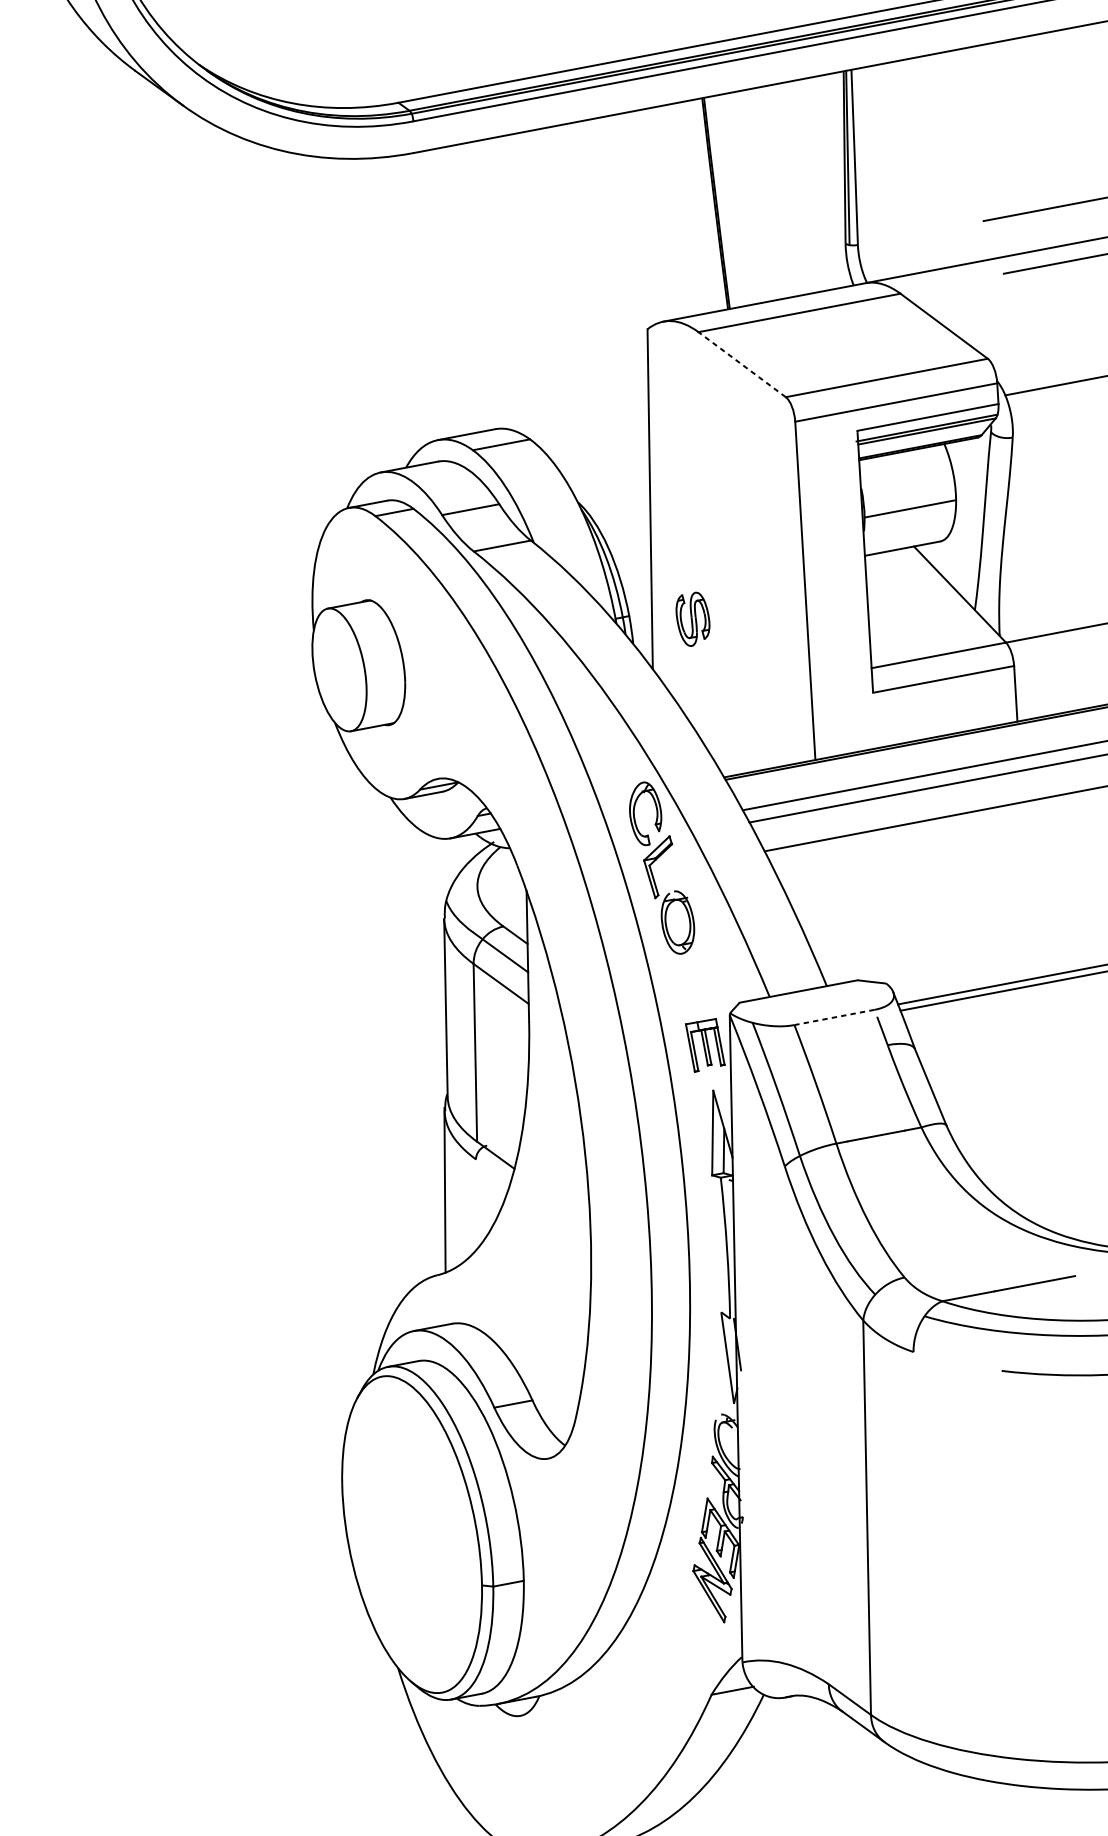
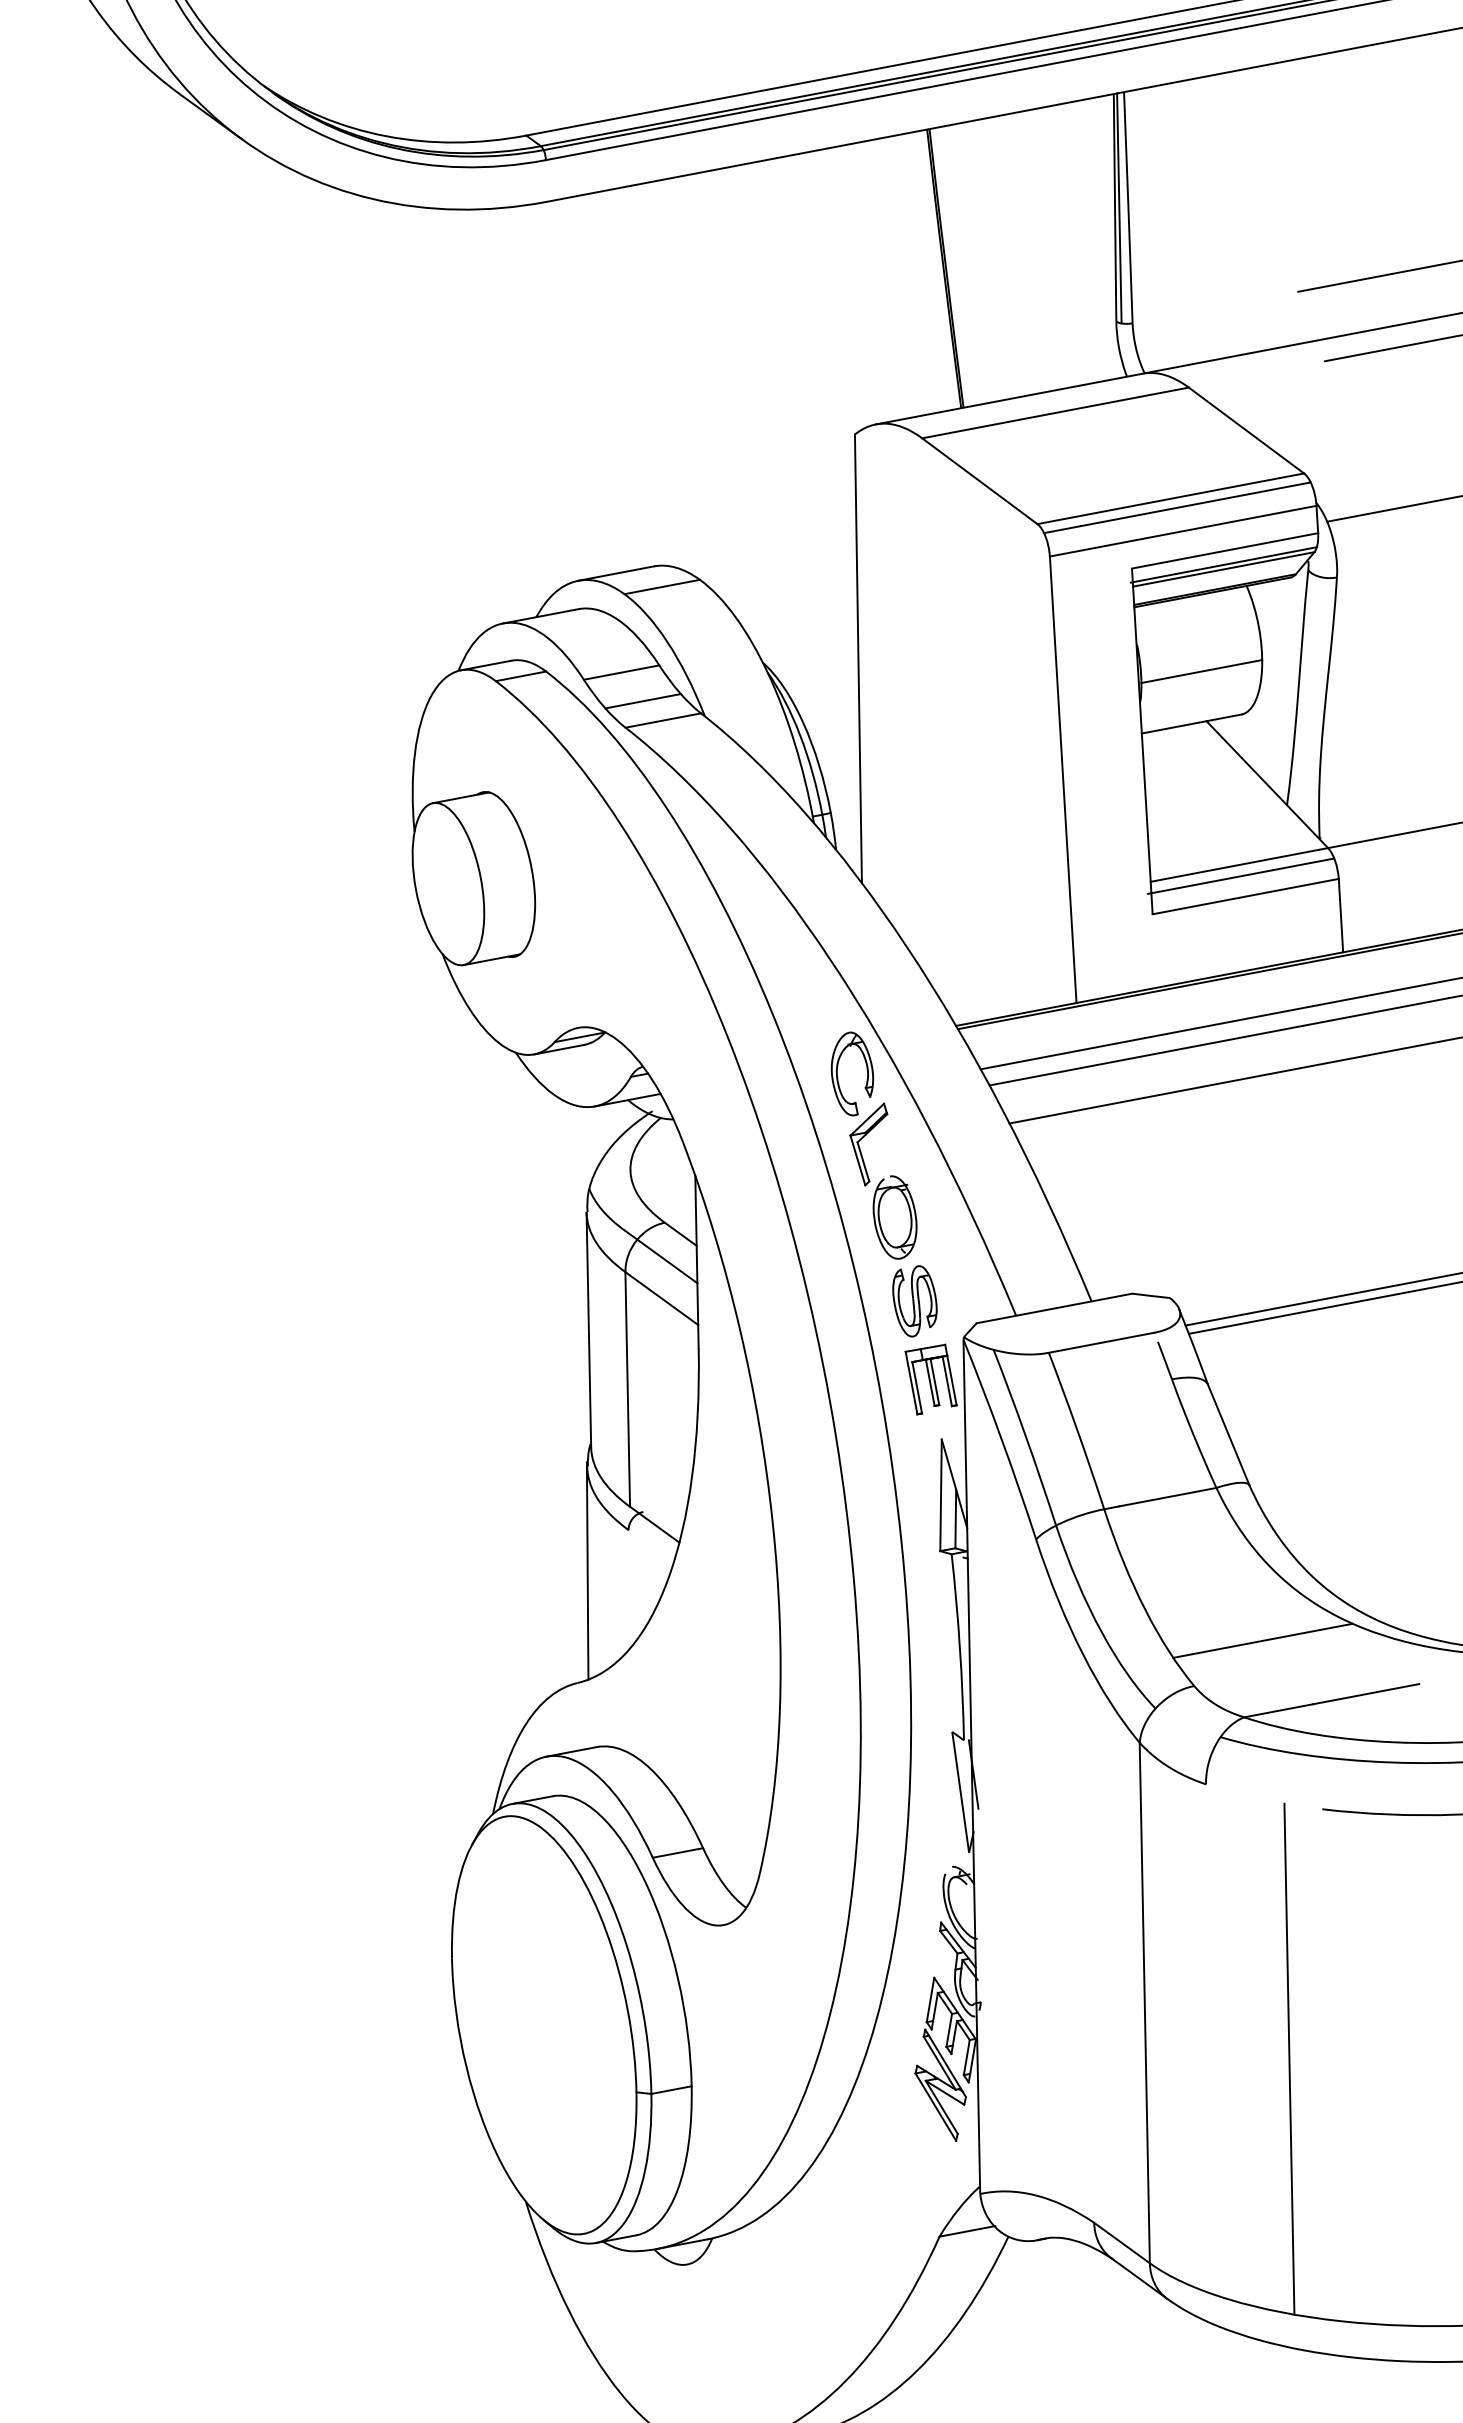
line: (741, 364) -> (979, 481), dashed -> solid
line: (891, 384) -> (1177, 507), added
line: (486, 531) -> (642, 701), added
part: (692, 619) -> (914, 1301), moved
line: (940, 663) -> (1241, 875), added
line: (834, 1017) -> (1101, 1342), dashed -> solid
line: (956, 1243) -> (1262, 1640), added
line: (976, 1559) -> (1289, 2058), added

